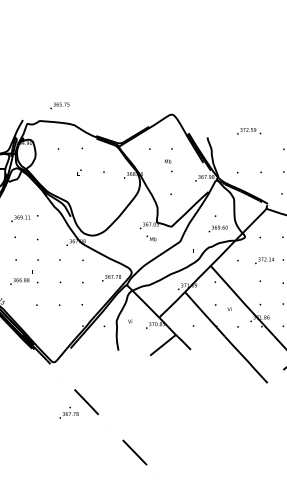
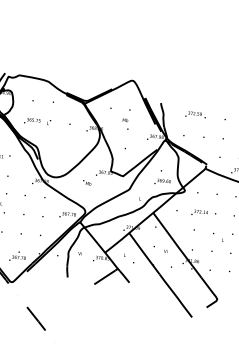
text: (59, 105) -> (32, 120), moved
text: (249, 131) -> (196, 115), moved
text: (151, 238) -> (87, 182), moved
text: (68, 412) -> (17, 256), moved

